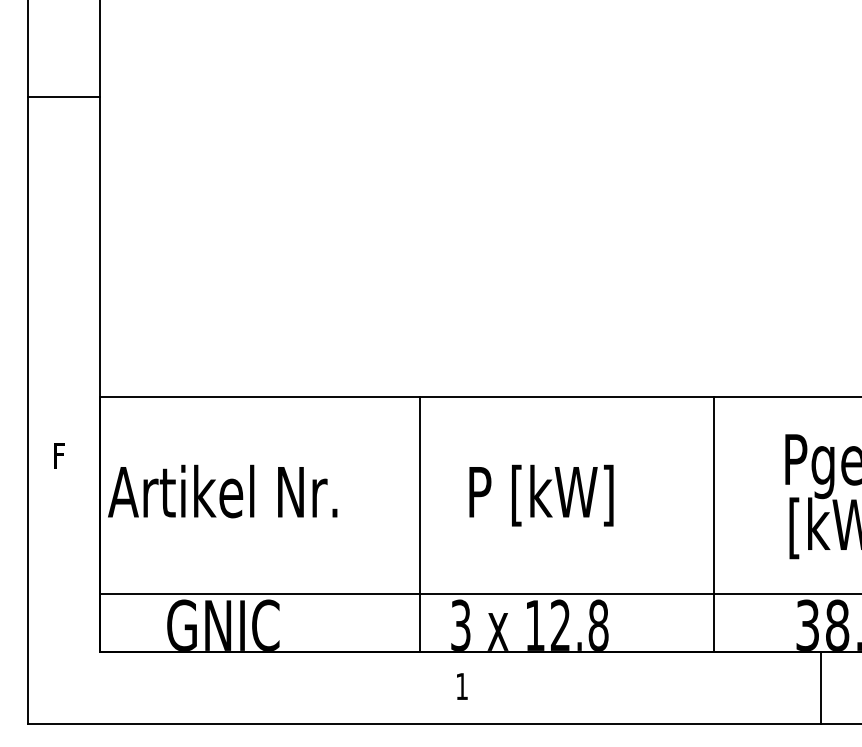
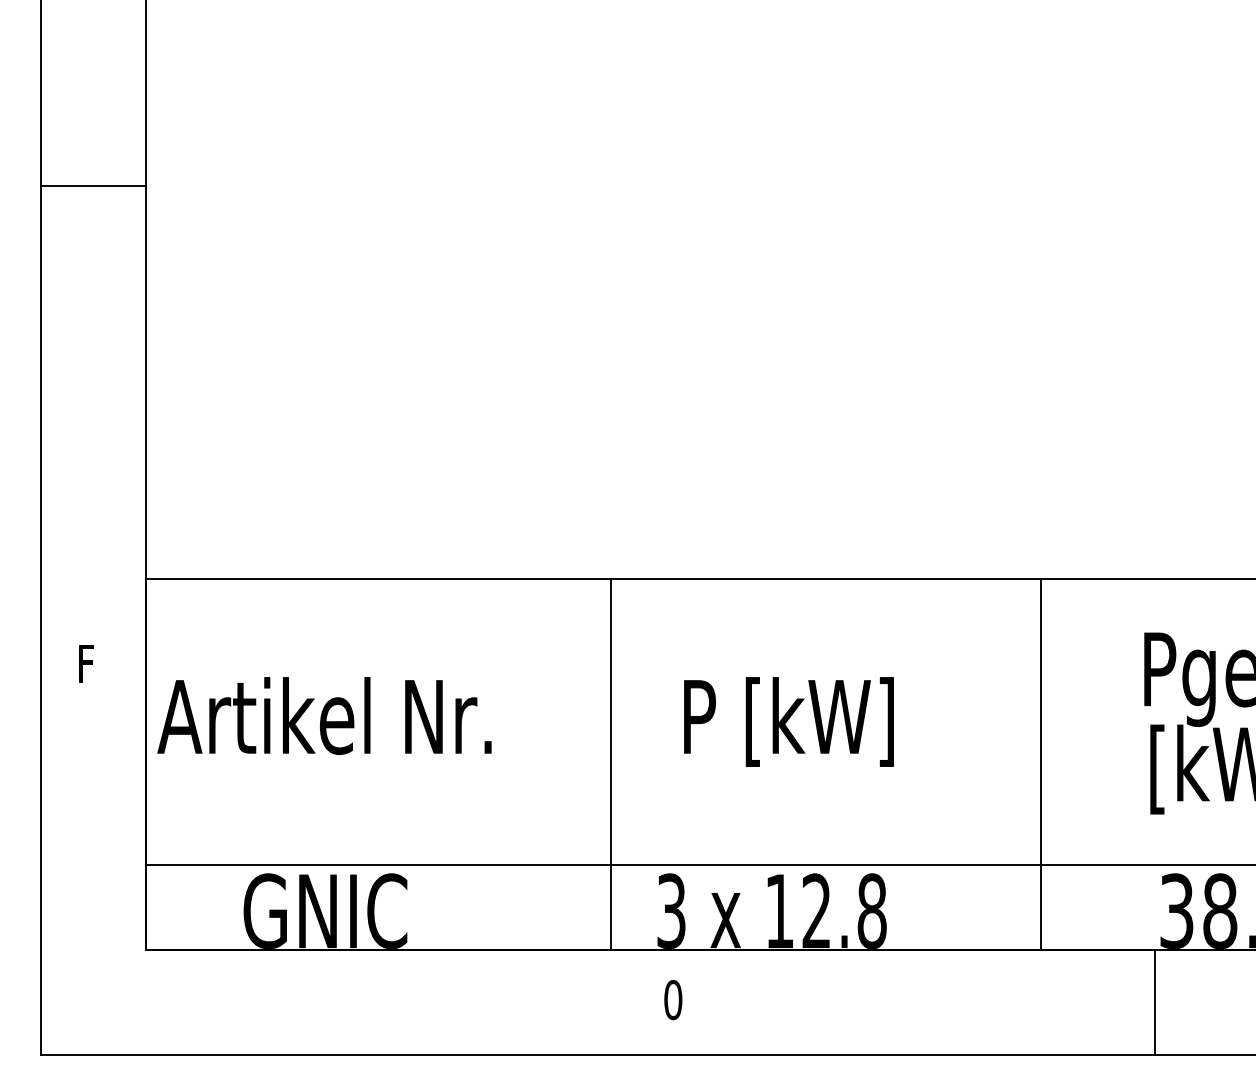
line: (63, 96) -> (92, 185), moved
text: (462, 686) -> (673, 999), 1 -> 0
line: (820, 688) -> (1154, 1002), moved

